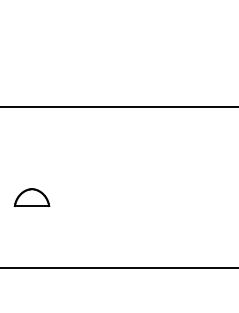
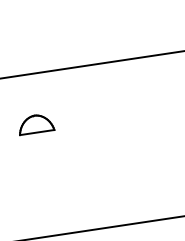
part: (31, 197) -> (35, 124), moved

